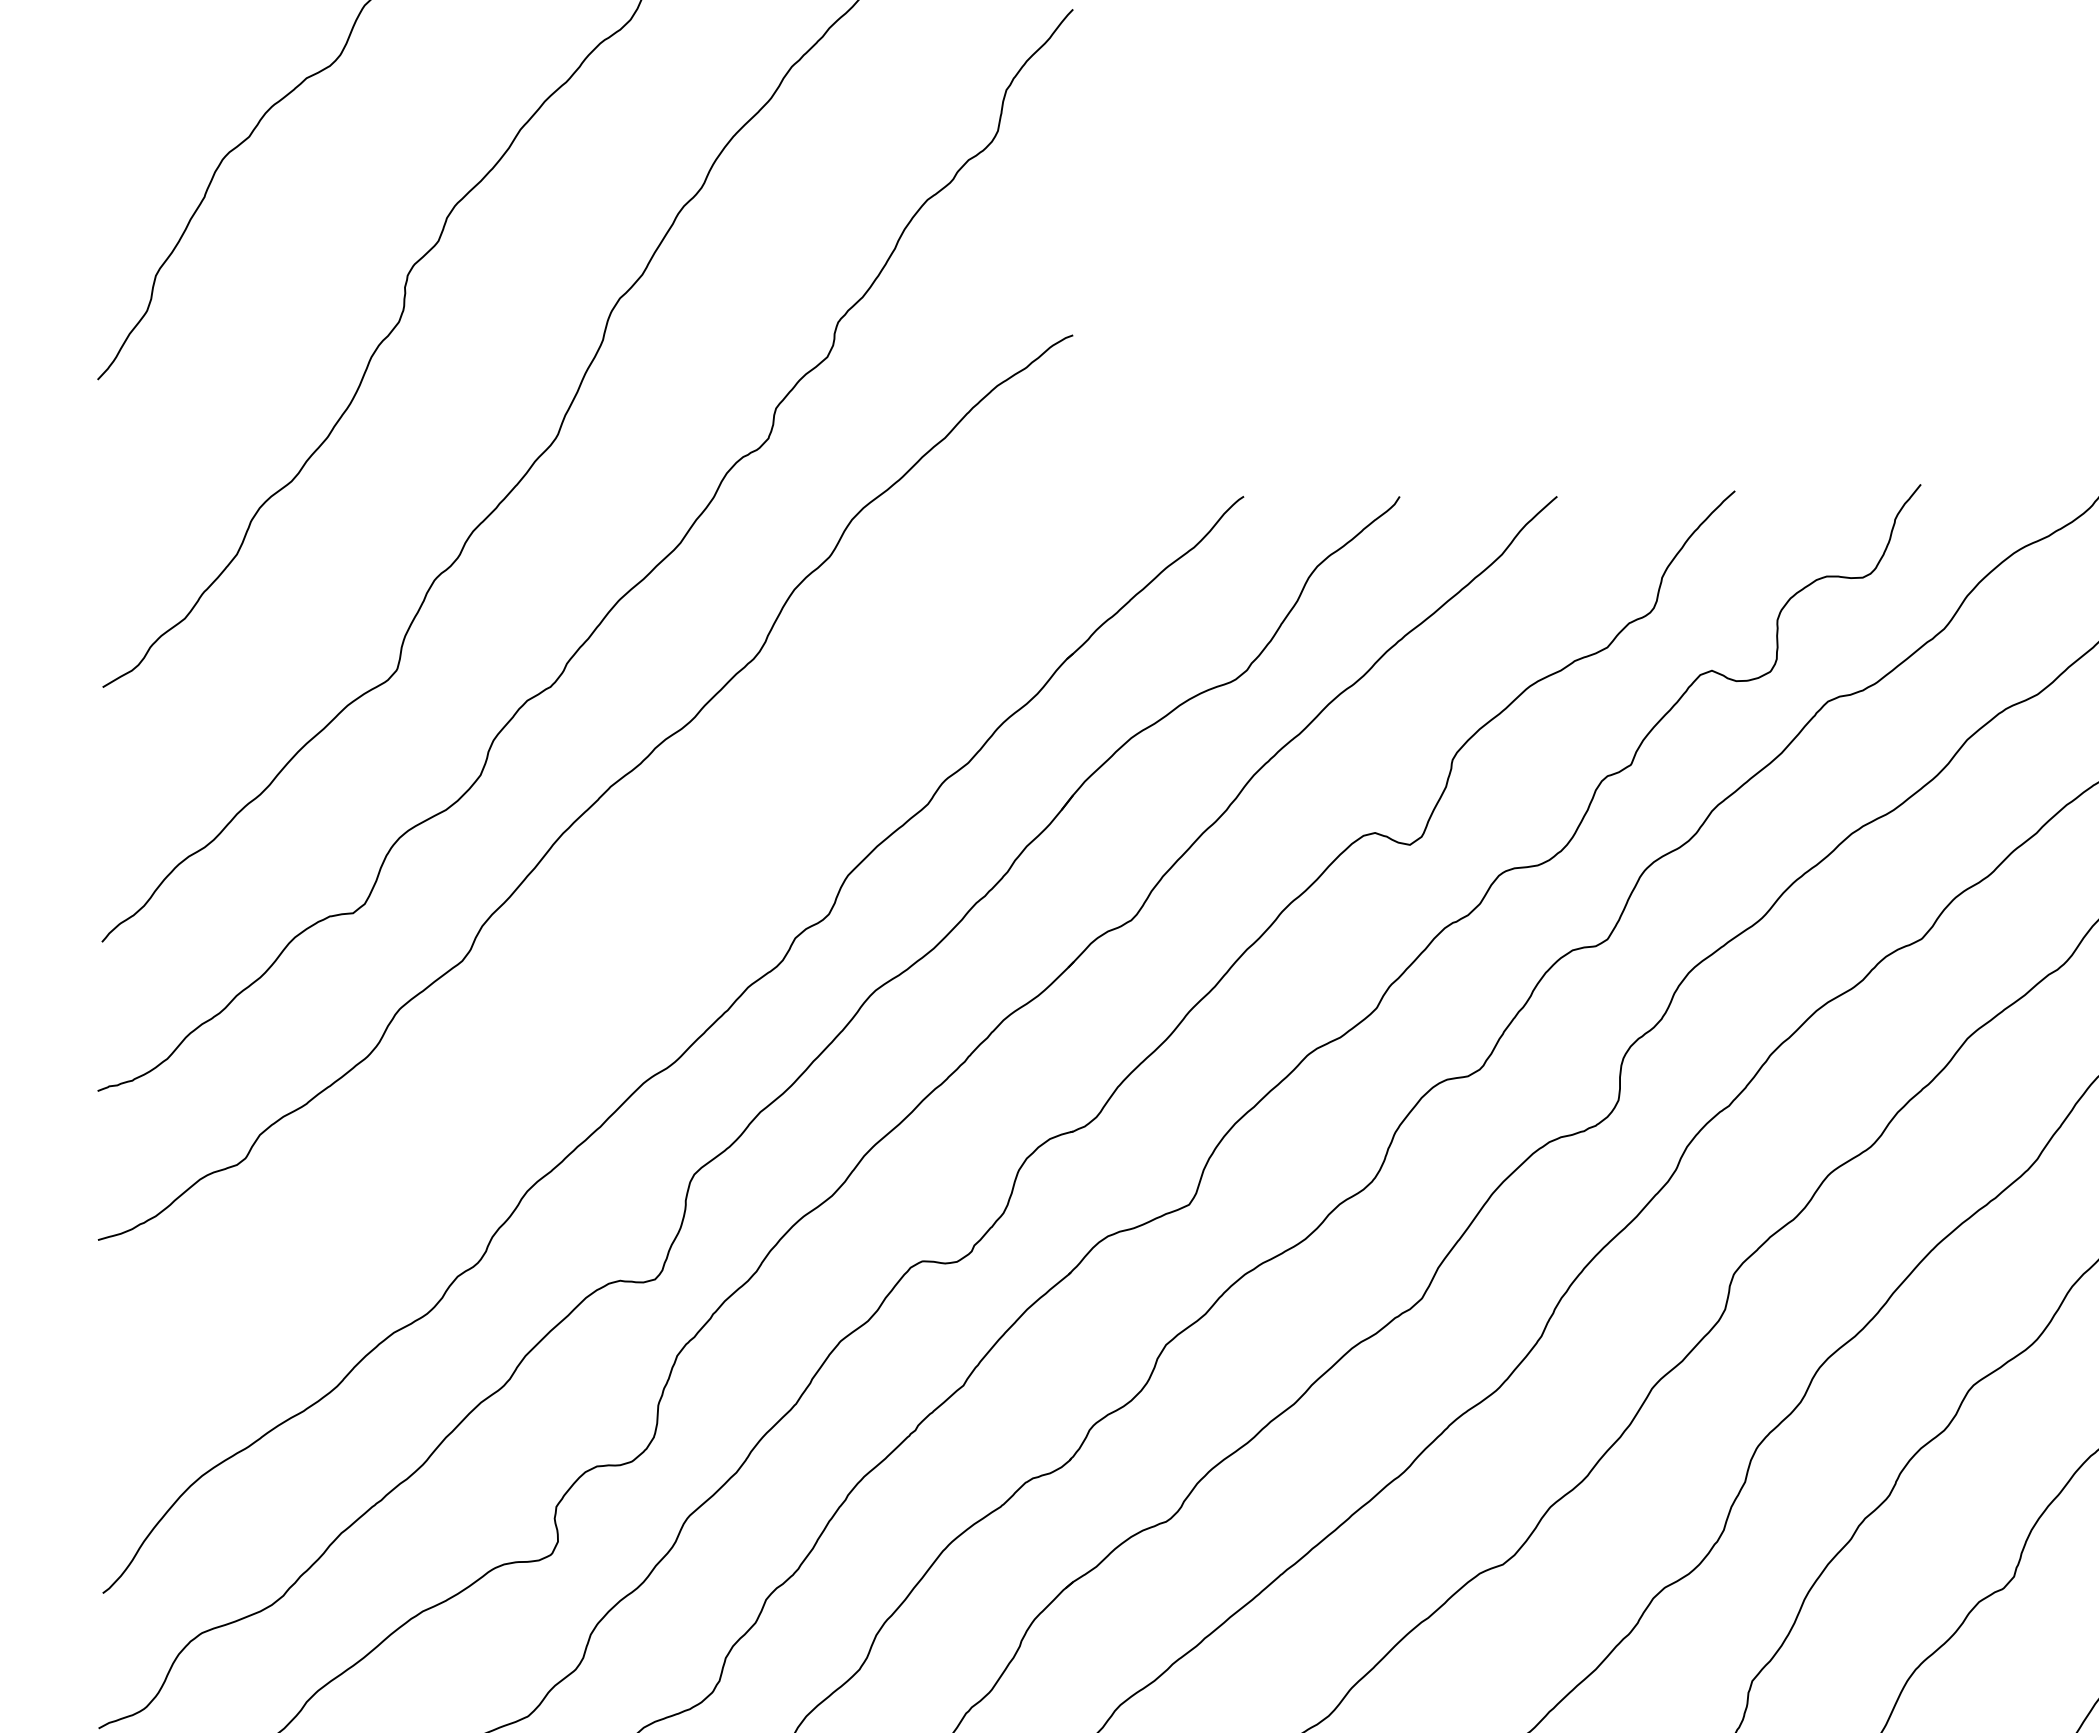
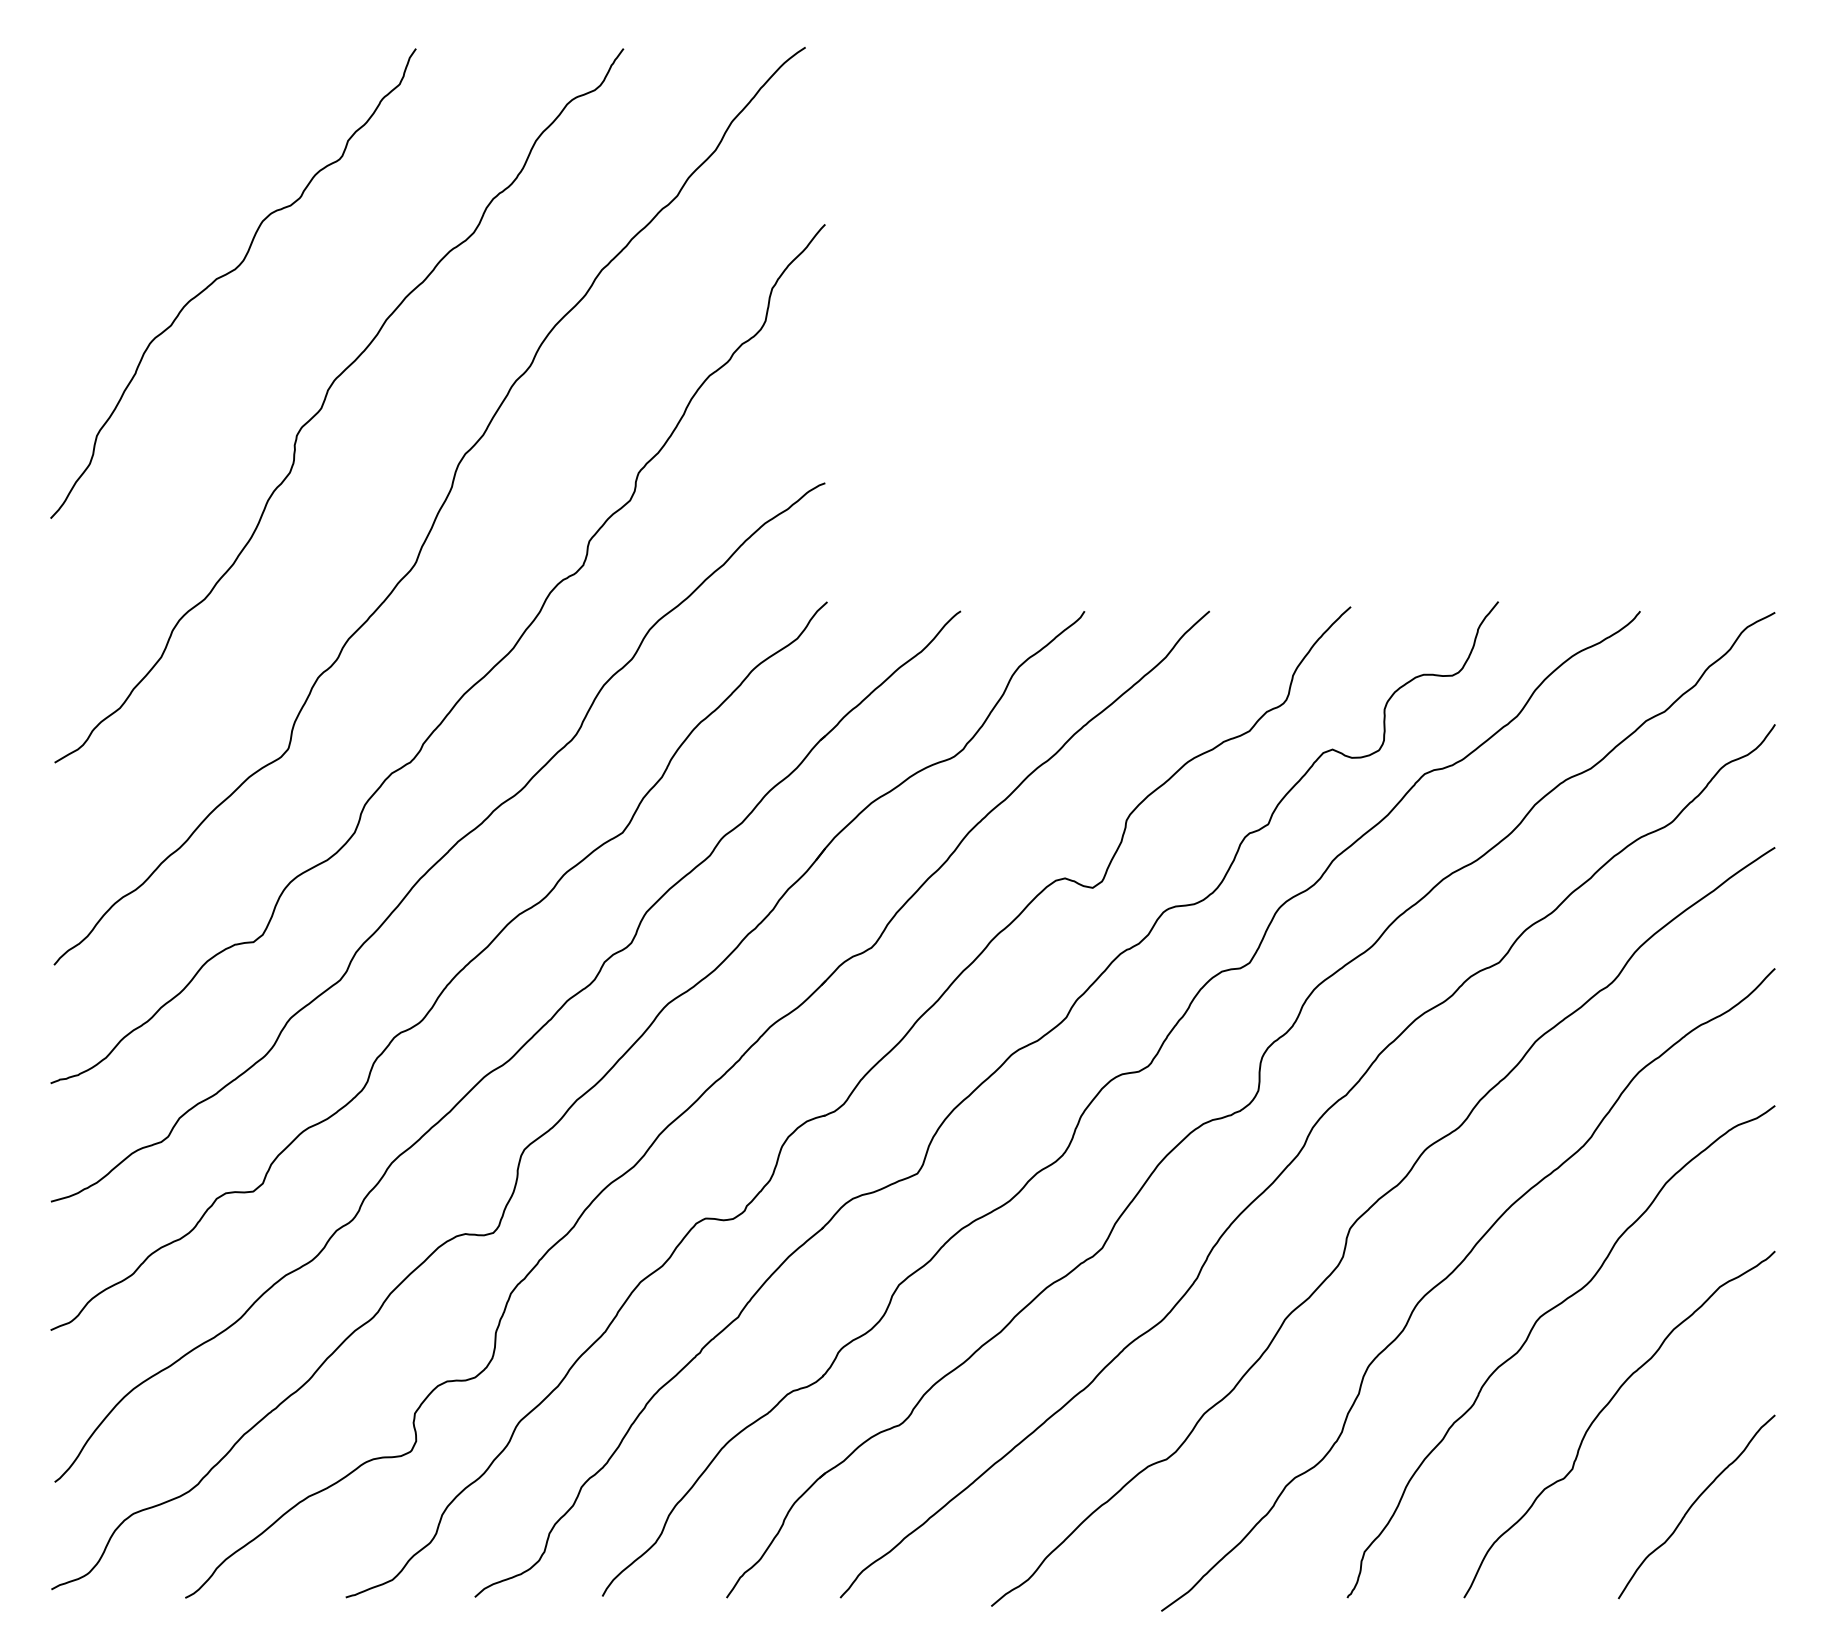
curve: (604, 956) -> (453, 976), added

